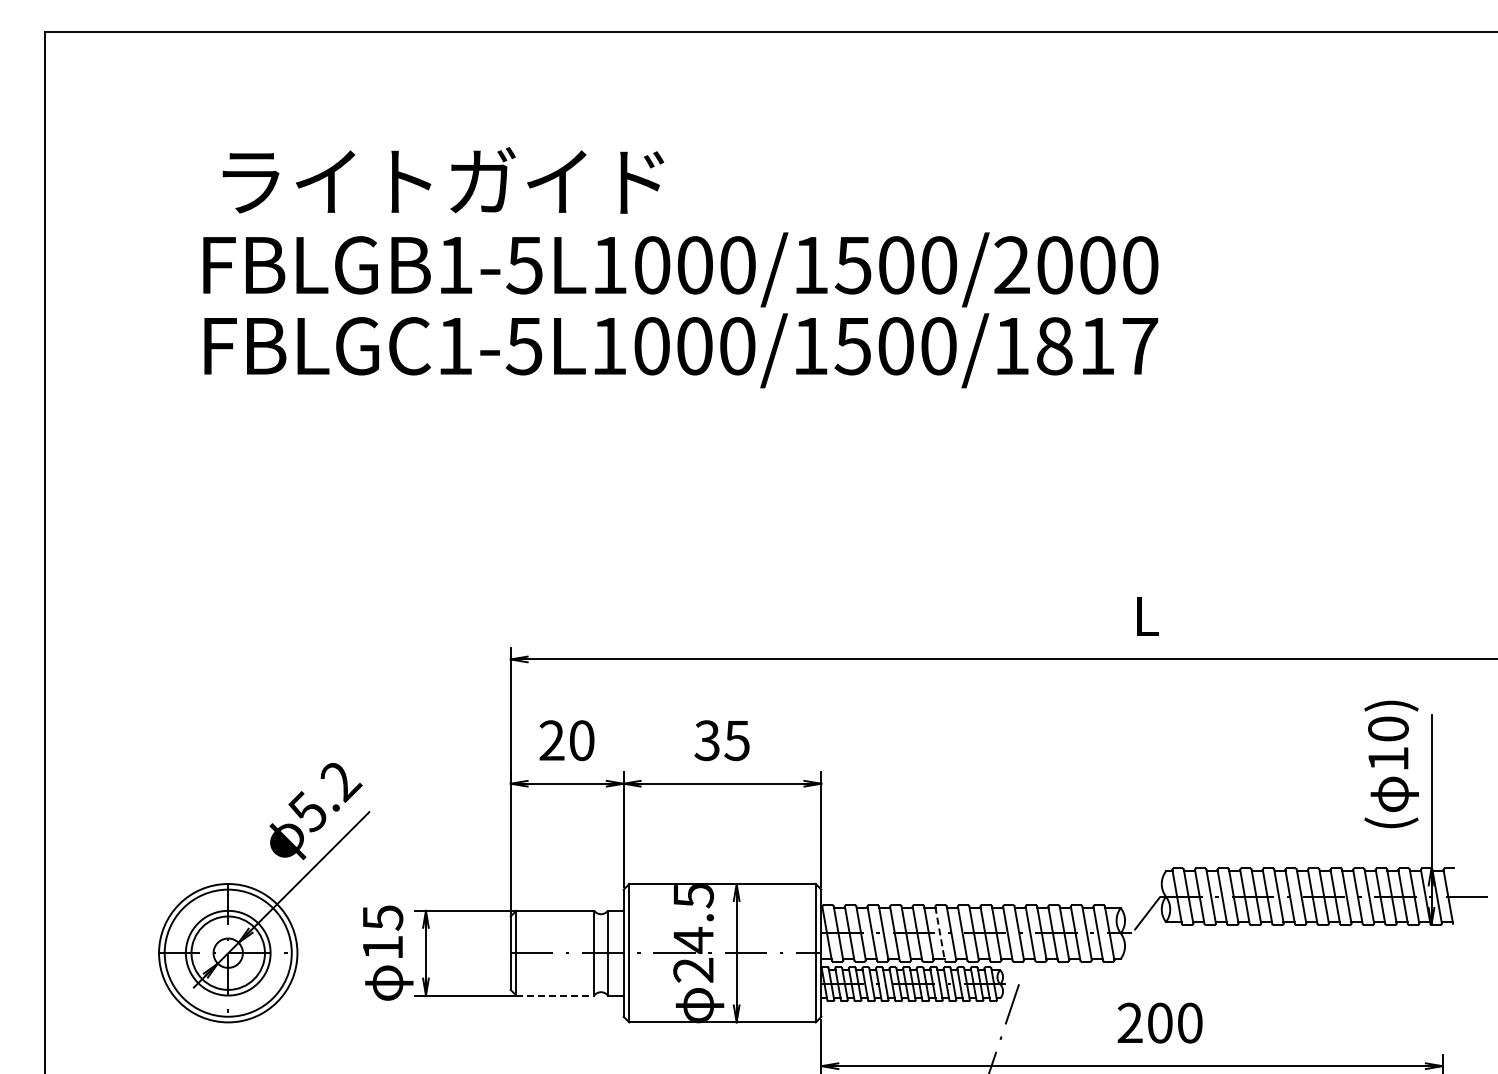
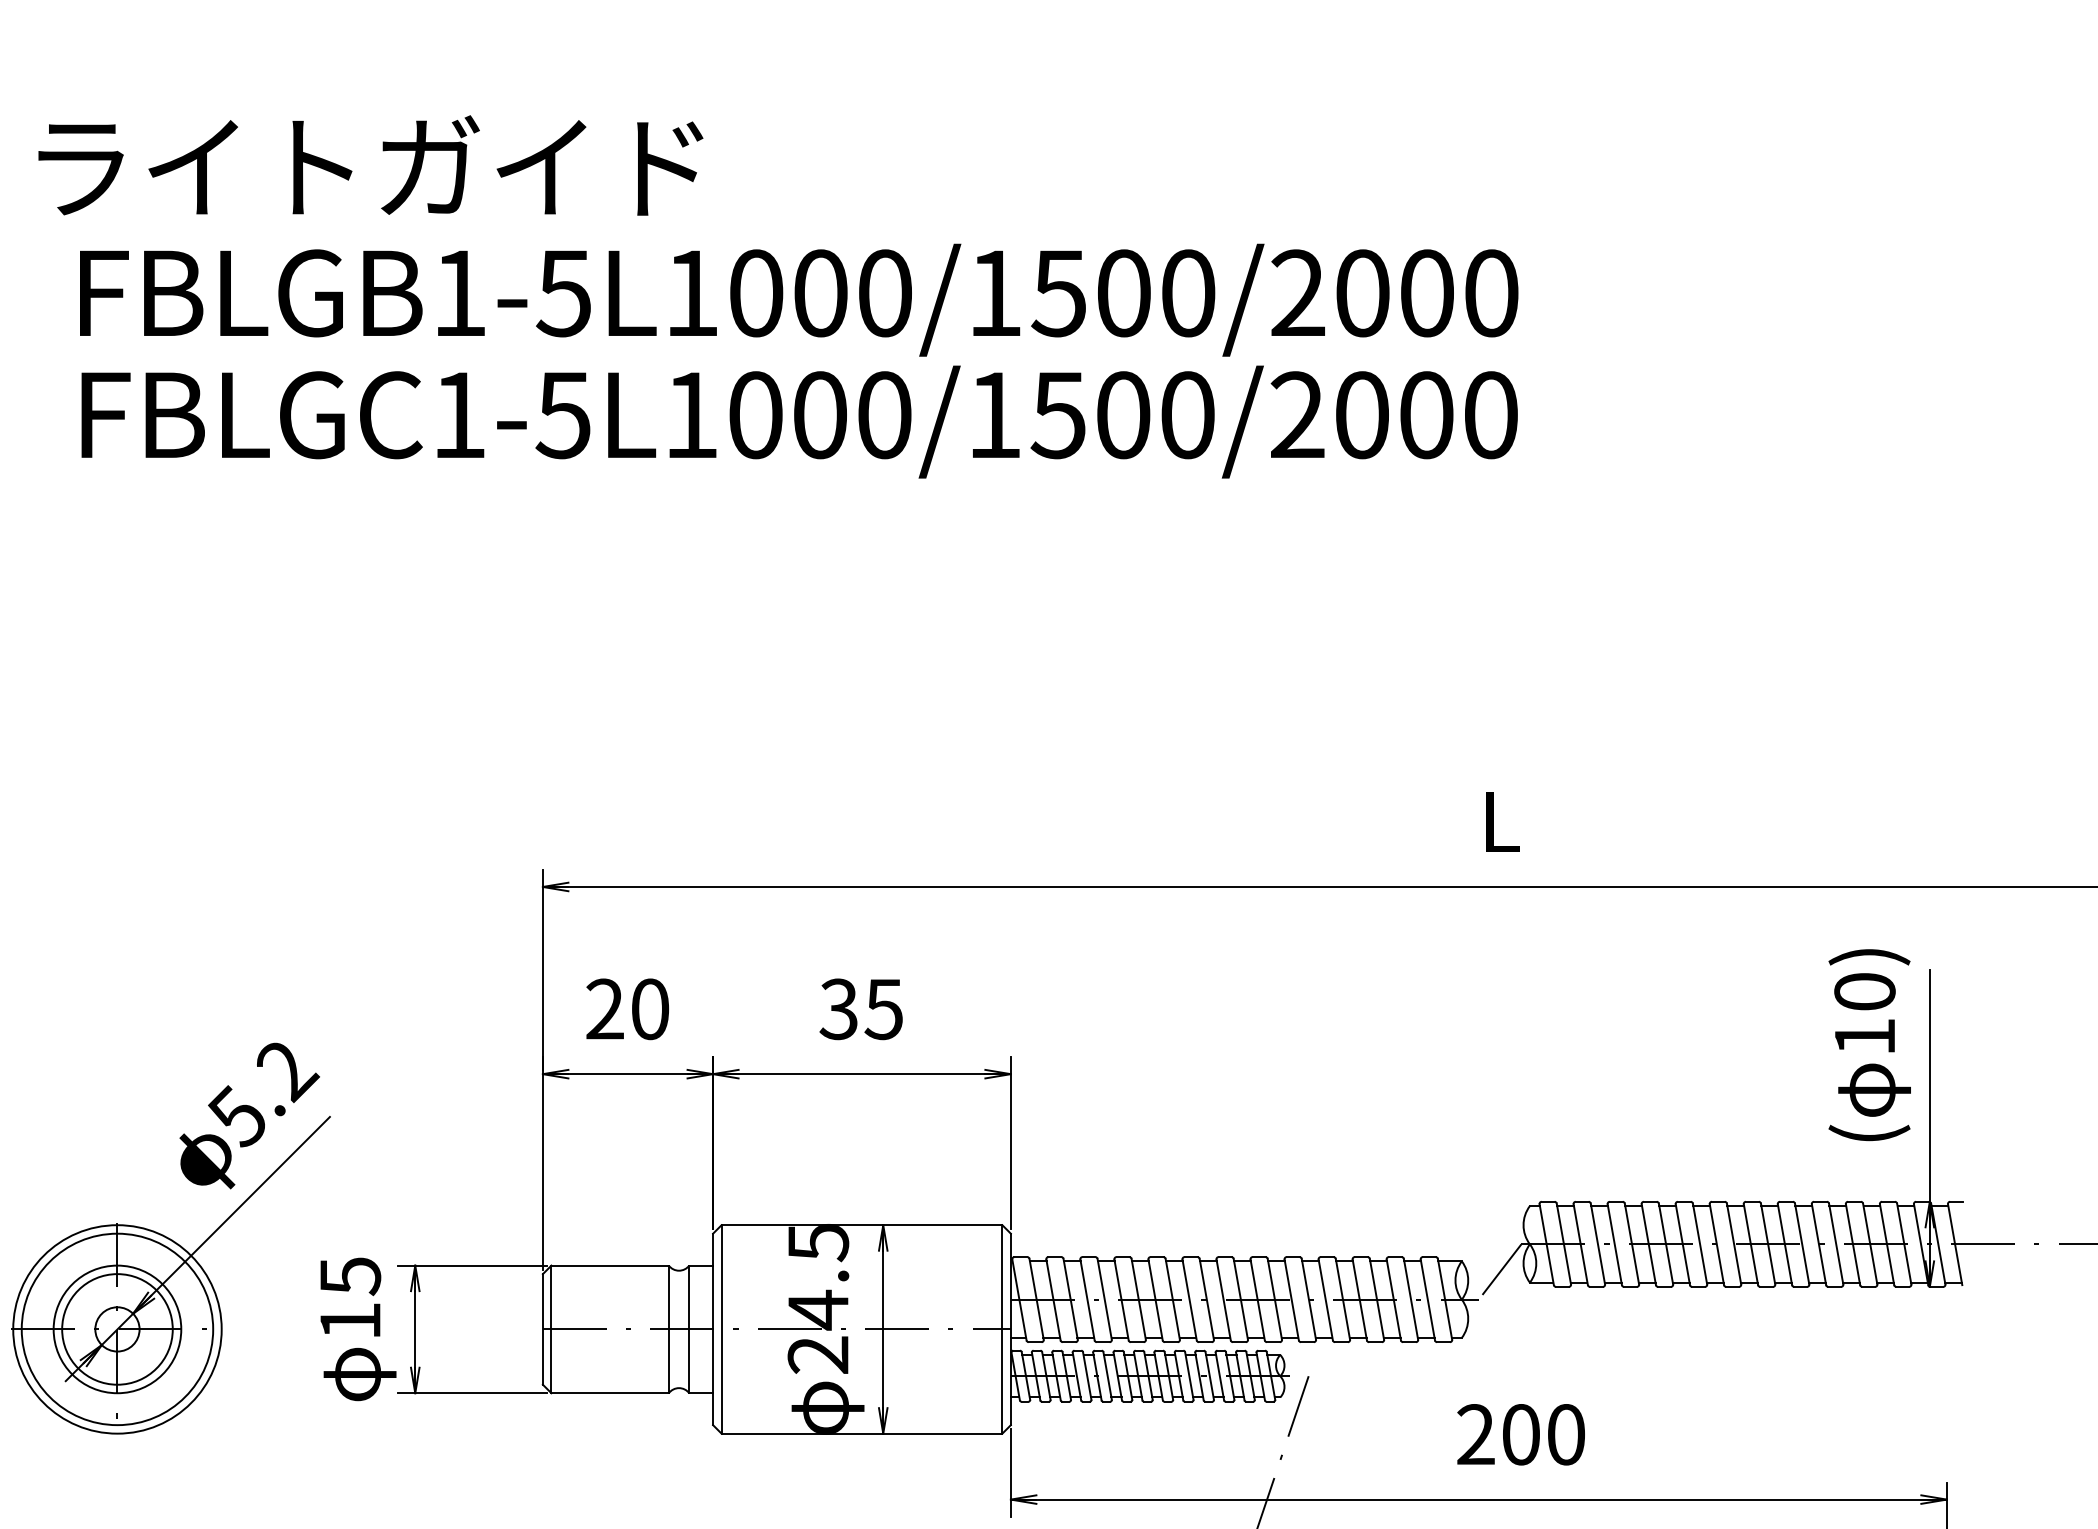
text: (443, 180) -> (370, 165), moved
text: (1076, 346) -> (1395, 415), FBLGC1-5L1000/1500/1817 -> FBLGC1-5L1000/1500/2000
line: (940, 934) -> (1190, 1301), dashed -> solid
line: (555, 995) -> (610, 1393), dashed -> solid

